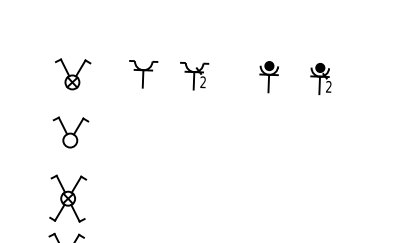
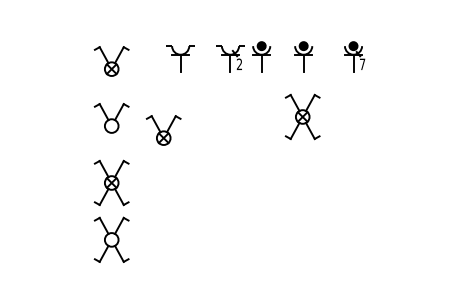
part: (225, 75) -> (261, 56), added
text: (328, 86) -> (362, 63), 2 -> 7
part: (265, 137) -> (302, 116), added
part: (123, 147) -> (163, 130), added

